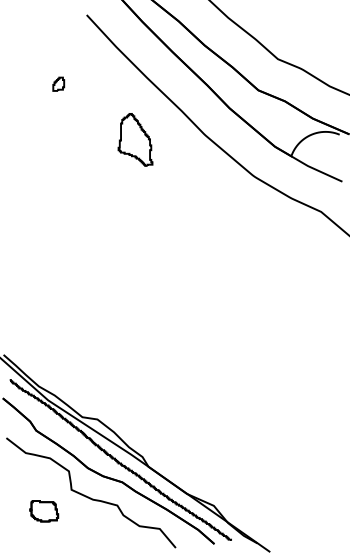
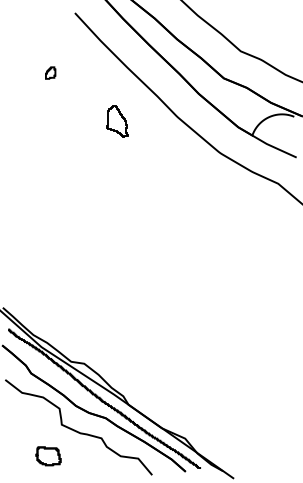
part: (135, 139) -> (117, 120), size x0.7
part: (44, 511) -> (48, 456), moved

